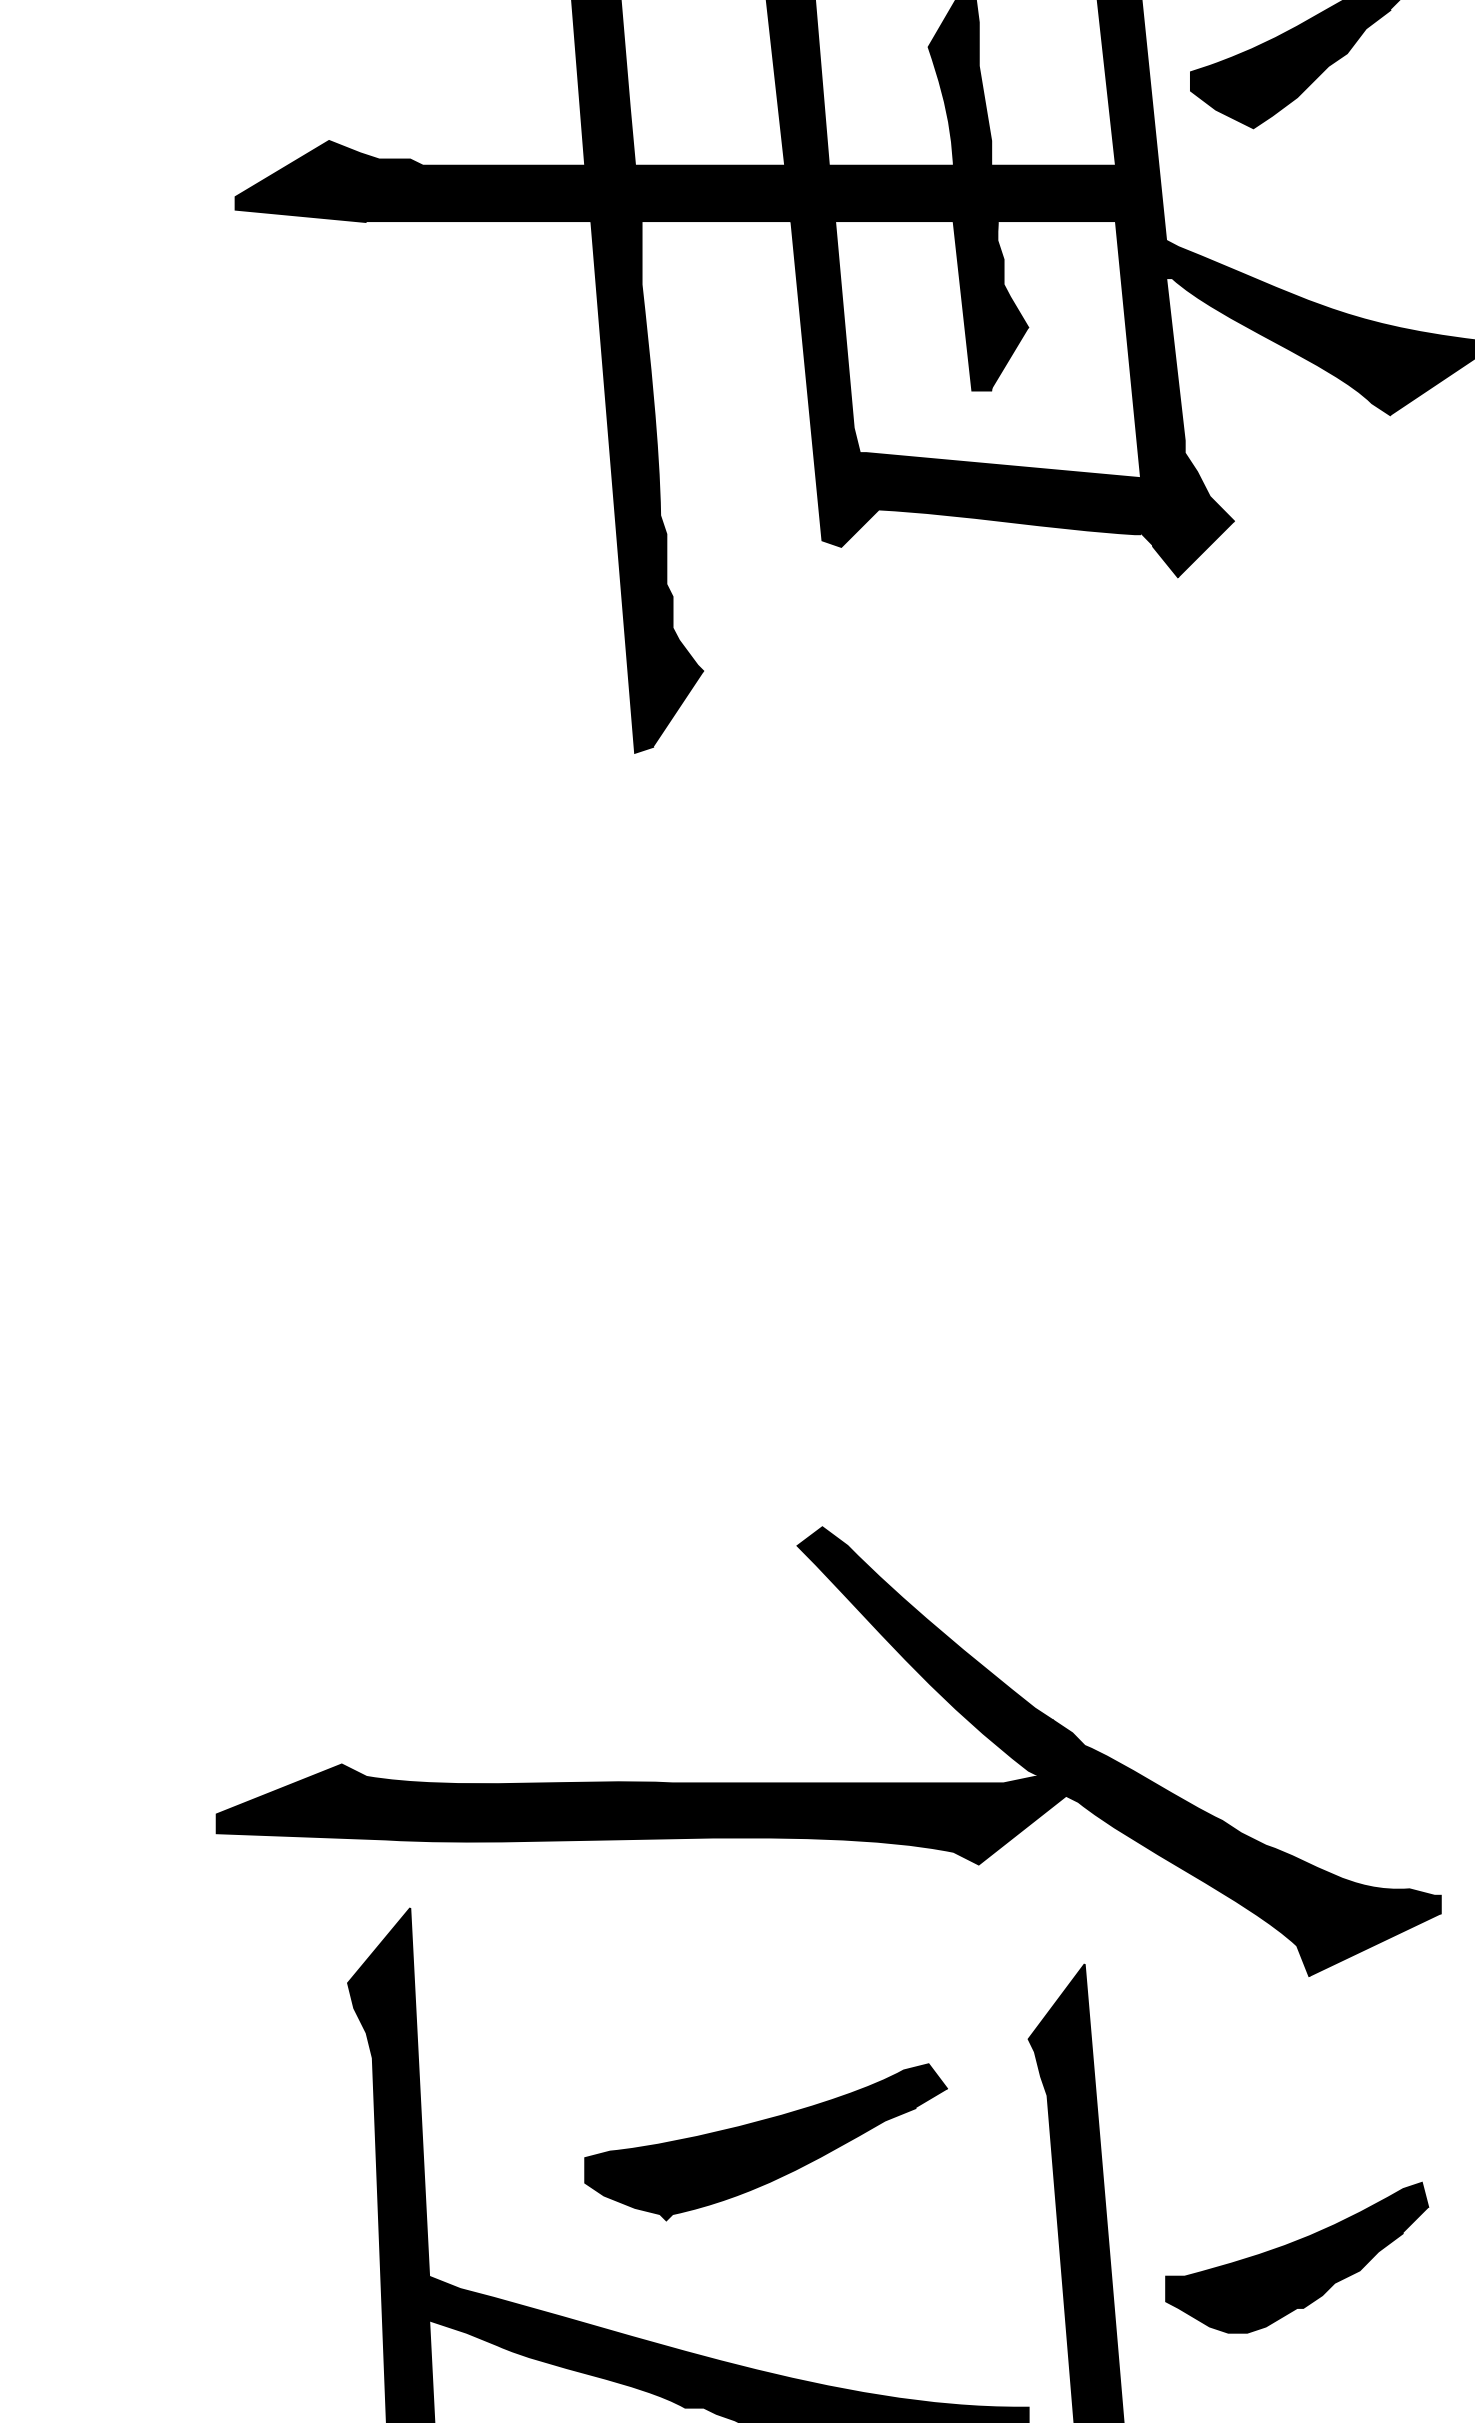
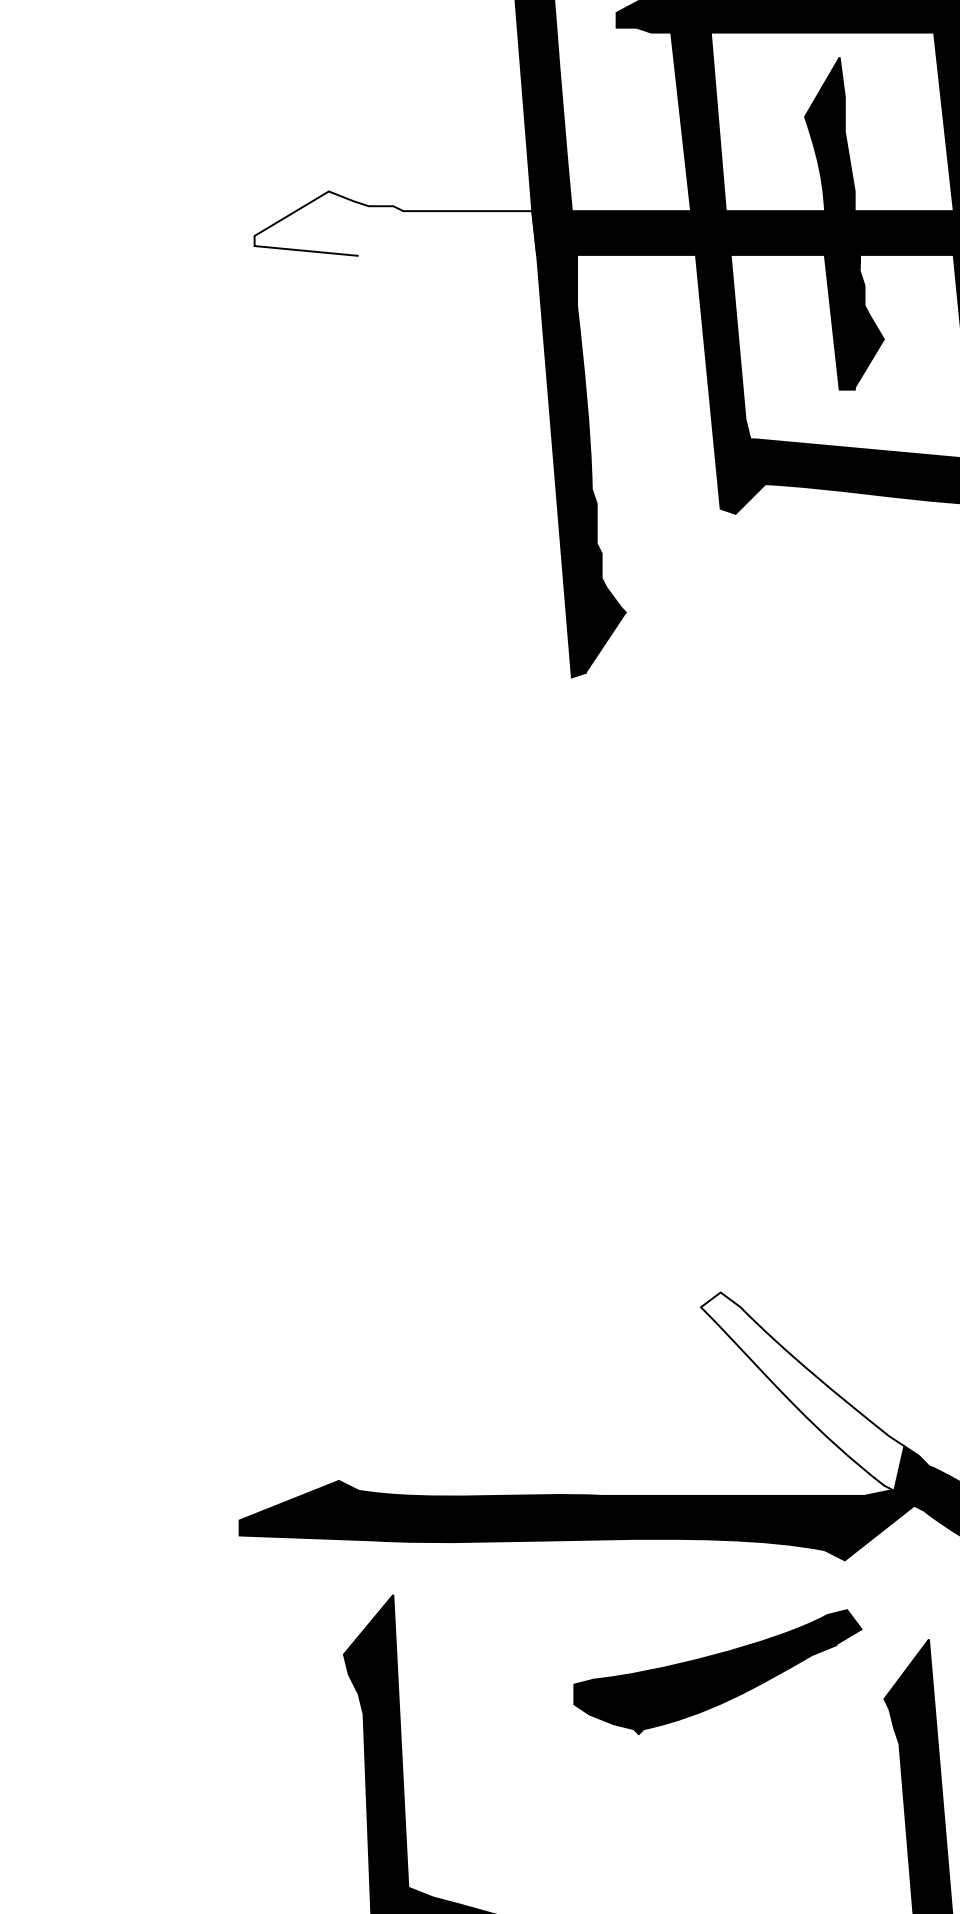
fill: (413, 181) -> (395, 223), removed
fill: (925, 1651) -> (802, 1391), removed
part: (765, 2142) -> (717, 1672), moved

